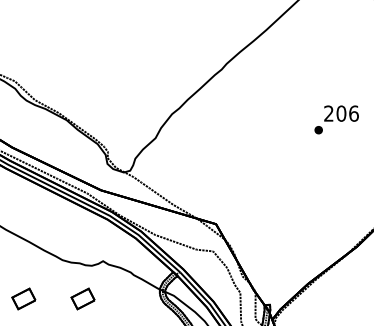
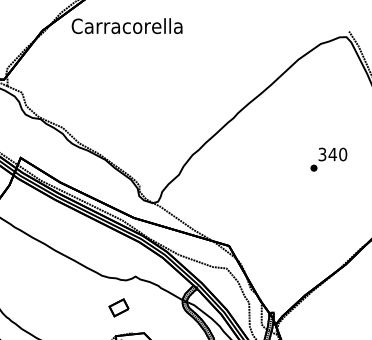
text: (341, 113) -> (332, 154), 206 -> 340
part: (23, 298) -> (69, 307), removed

